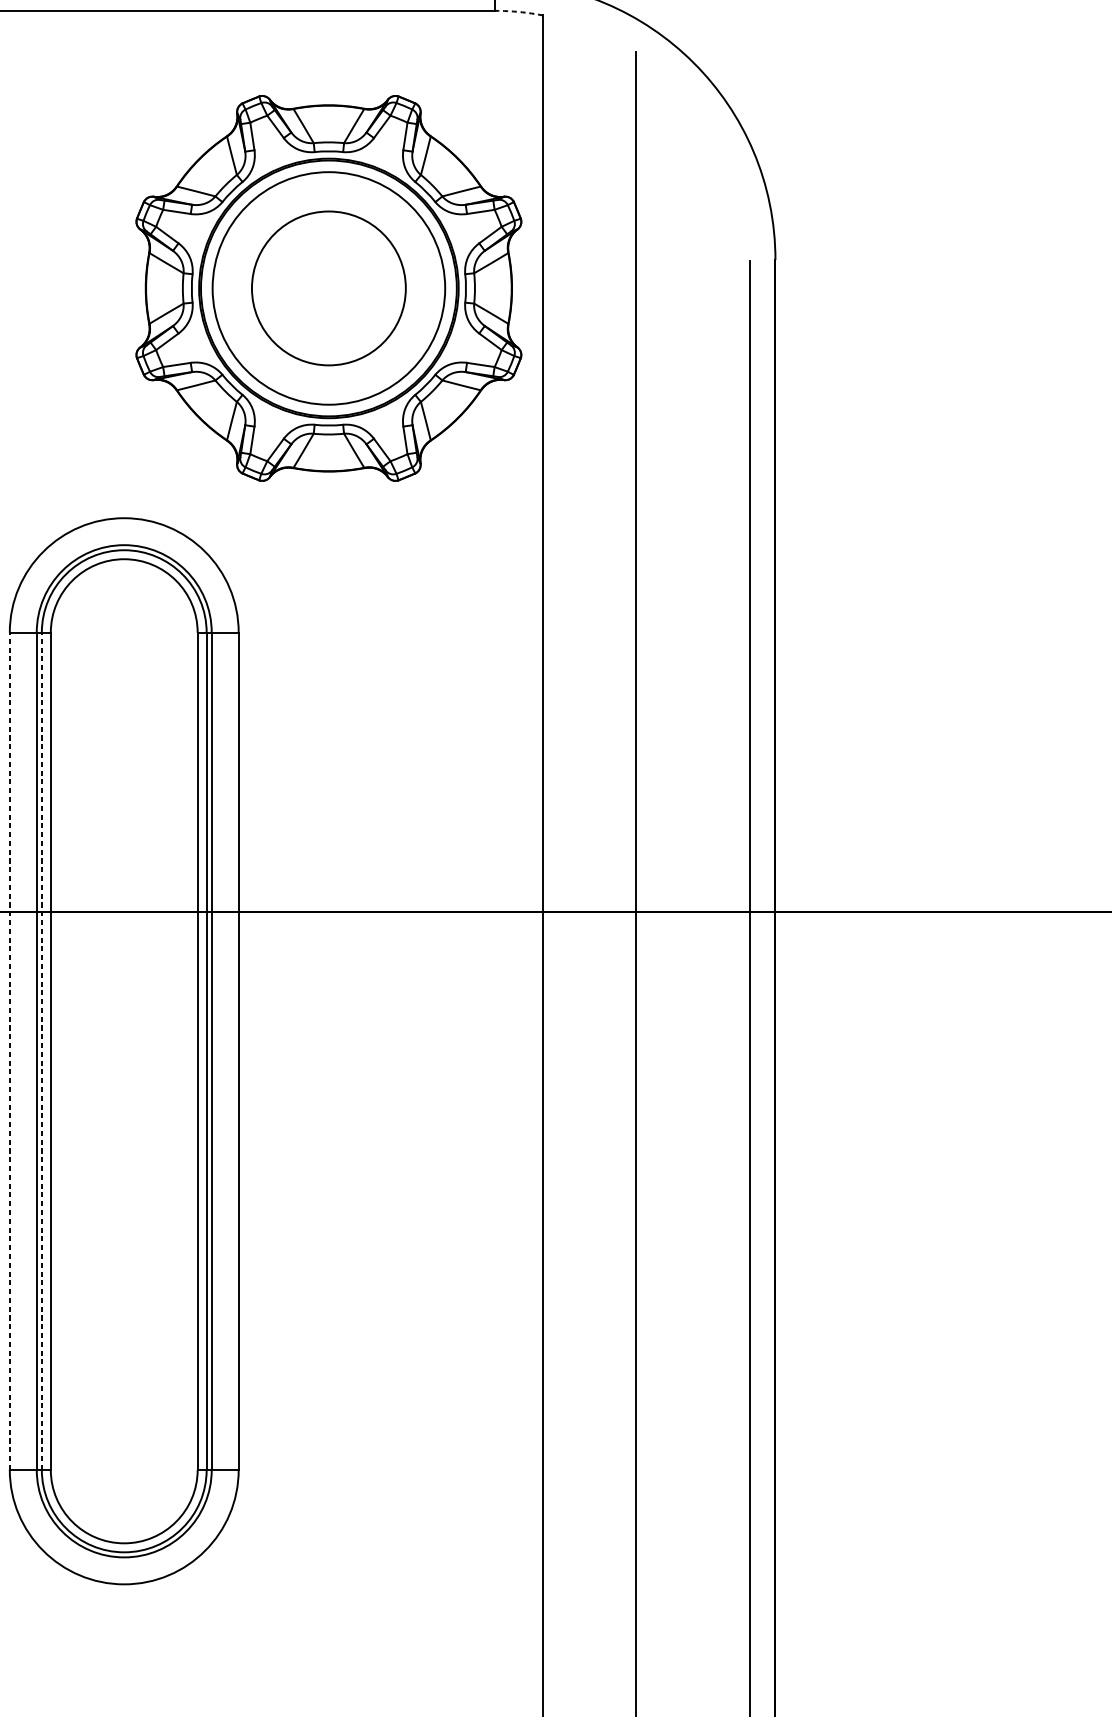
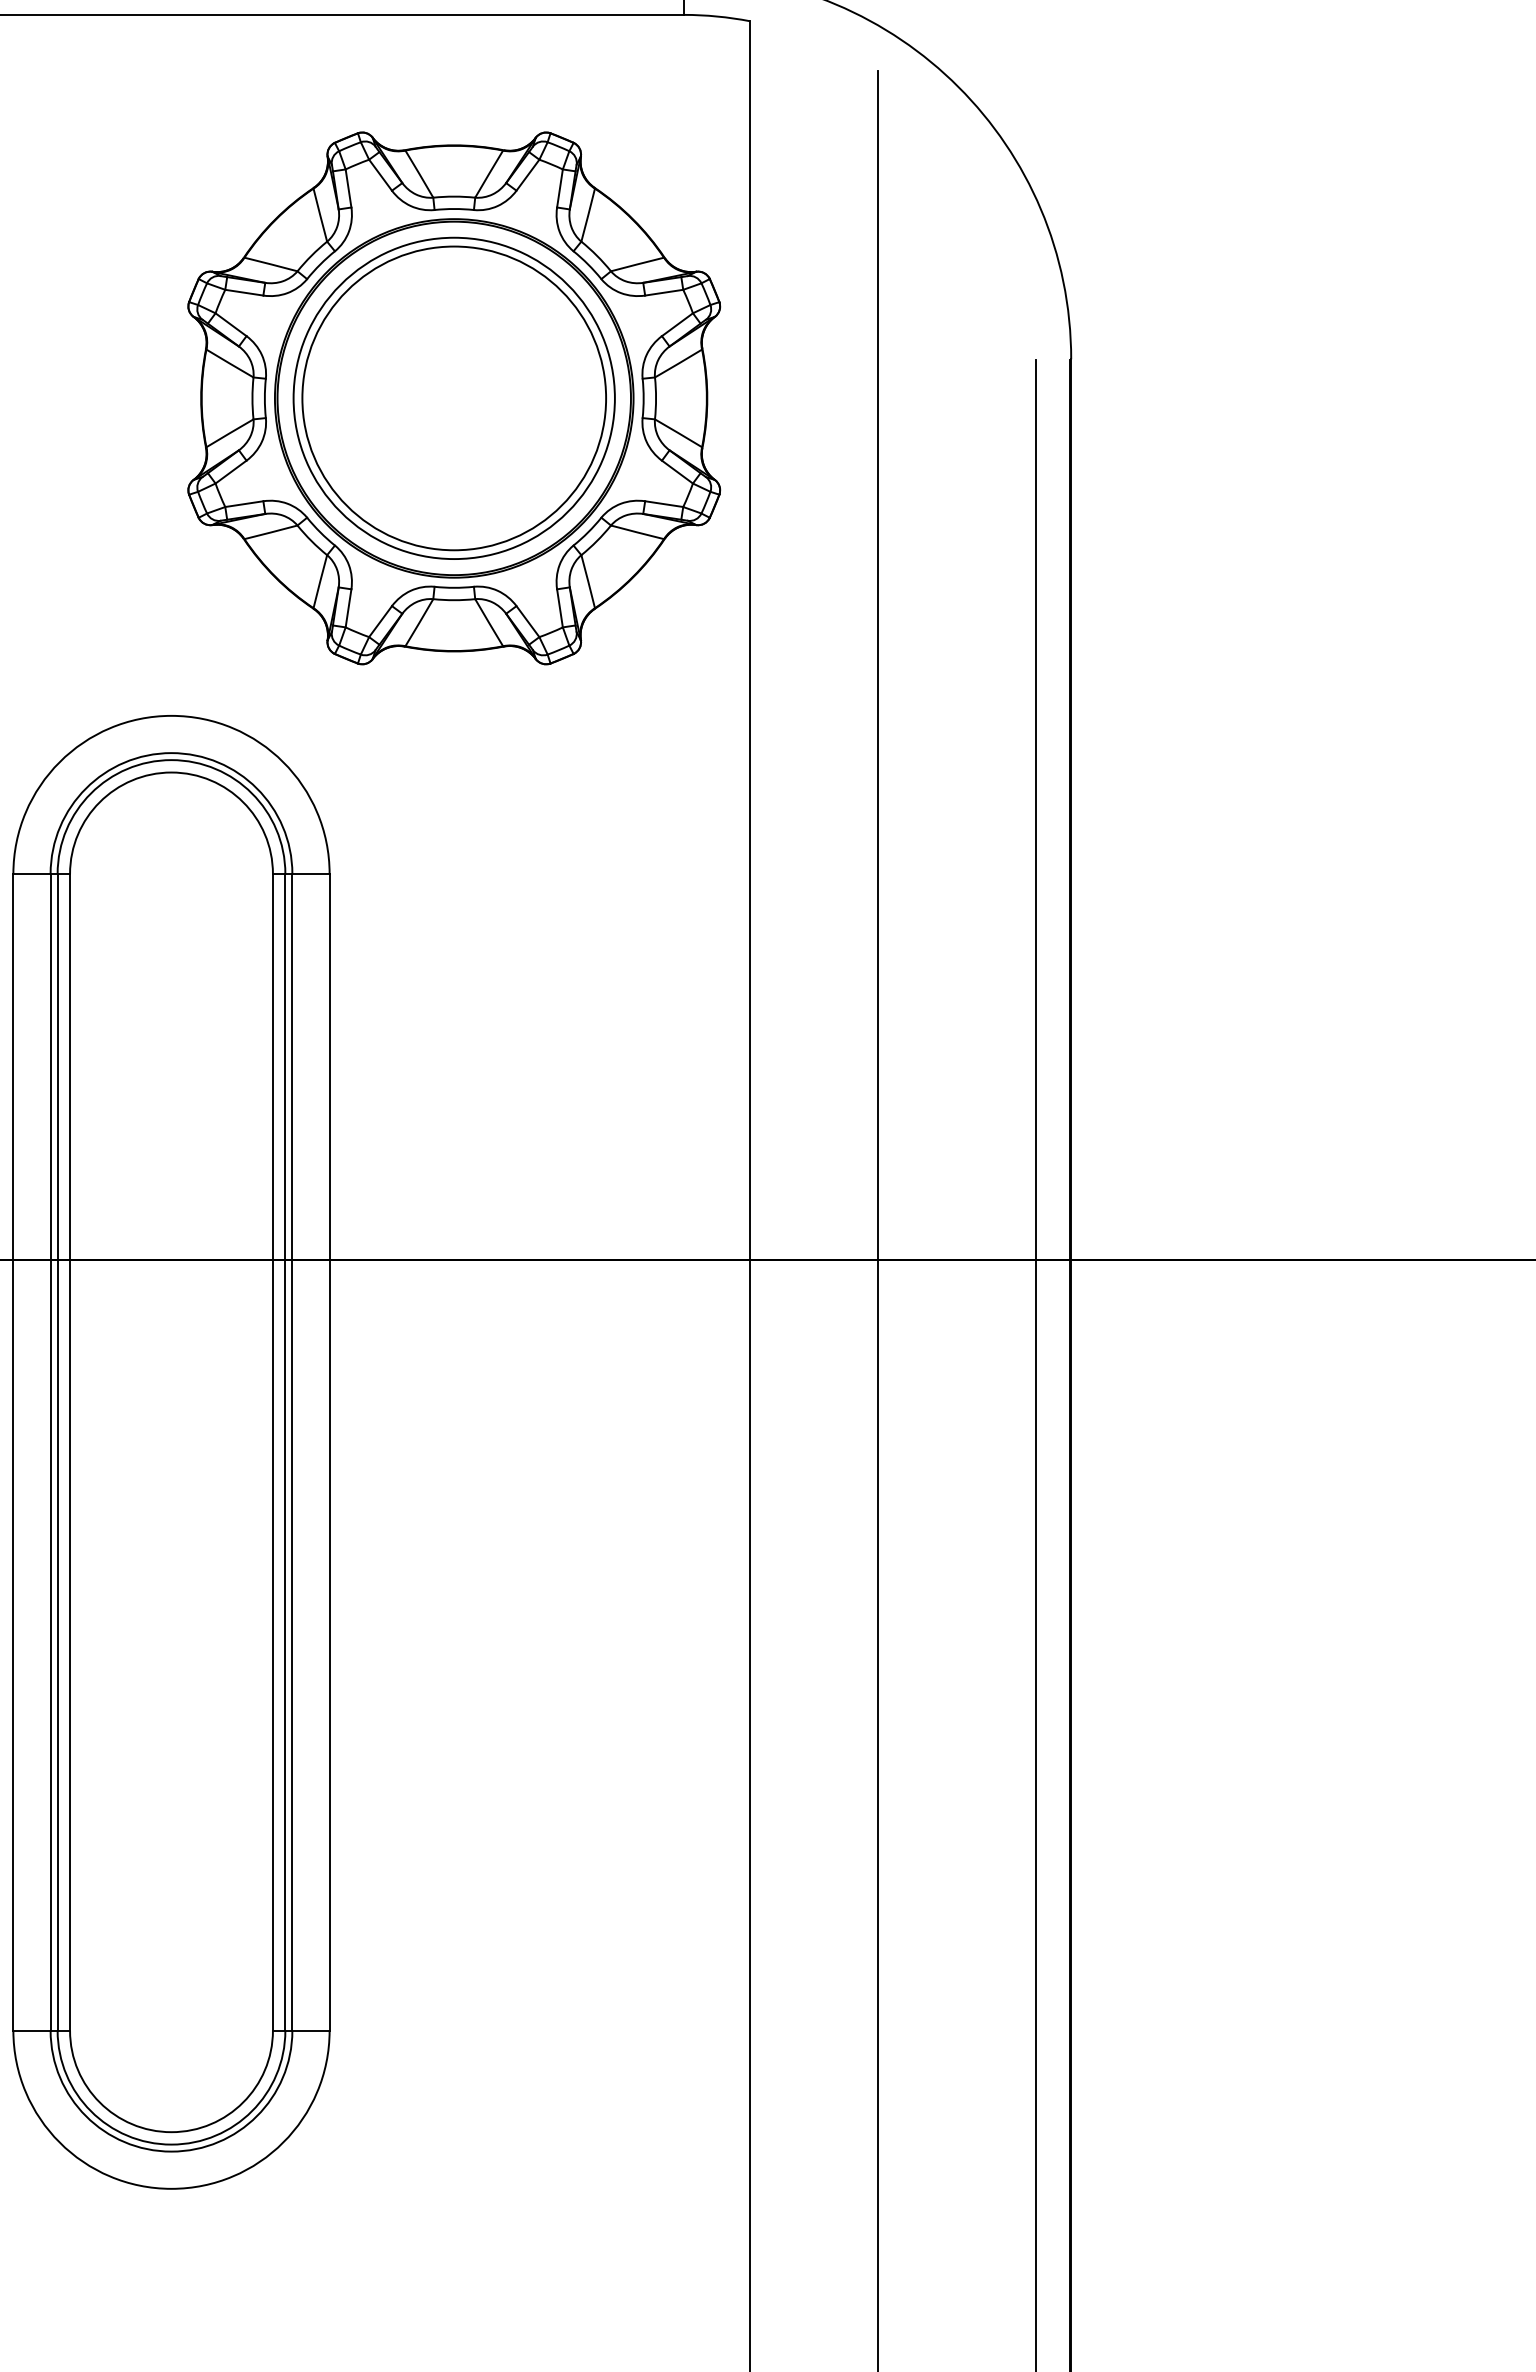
arc: (519, 12) -> (717, 16), dashed -> solid
circle: (329, 288) -> (454, 398), size x1.43
line: (9, 1050) -> (13, 1451), dashed -> solid
line: (41, 1050) -> (57, 1451), dashed -> solid

